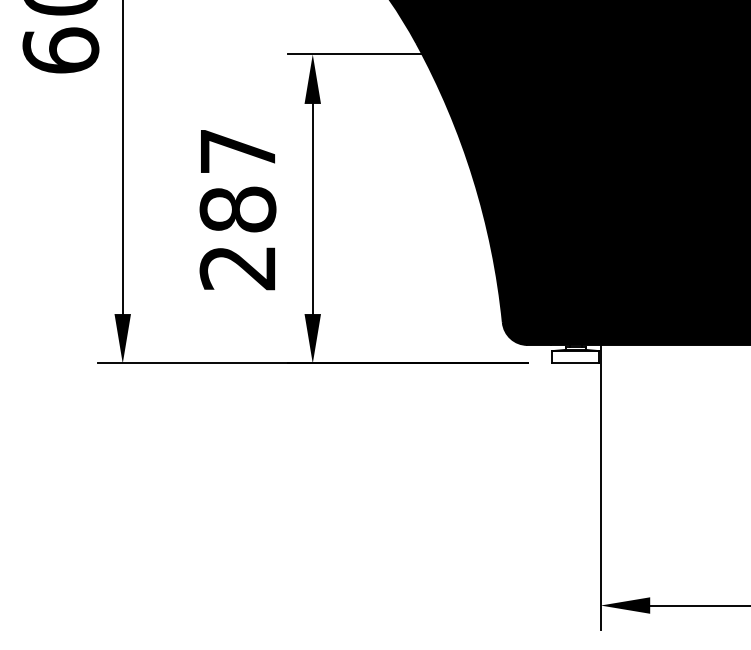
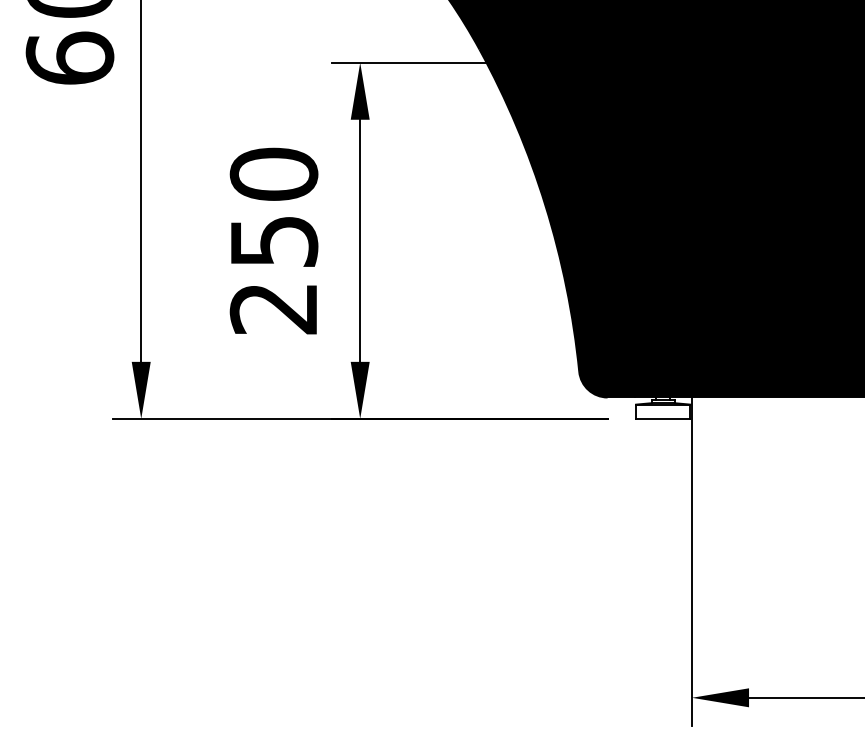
text: (237, 180) -> (273, 207), 287 -> 250

